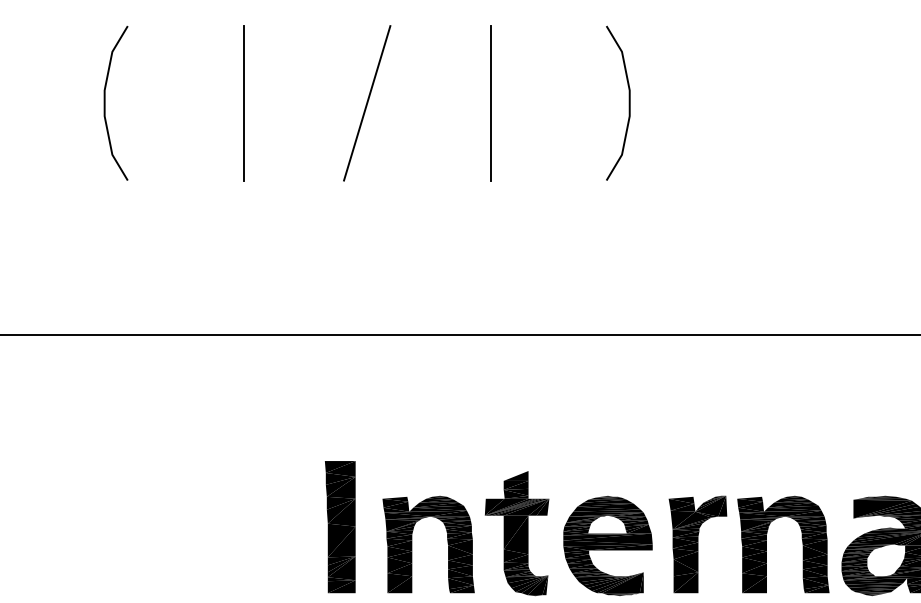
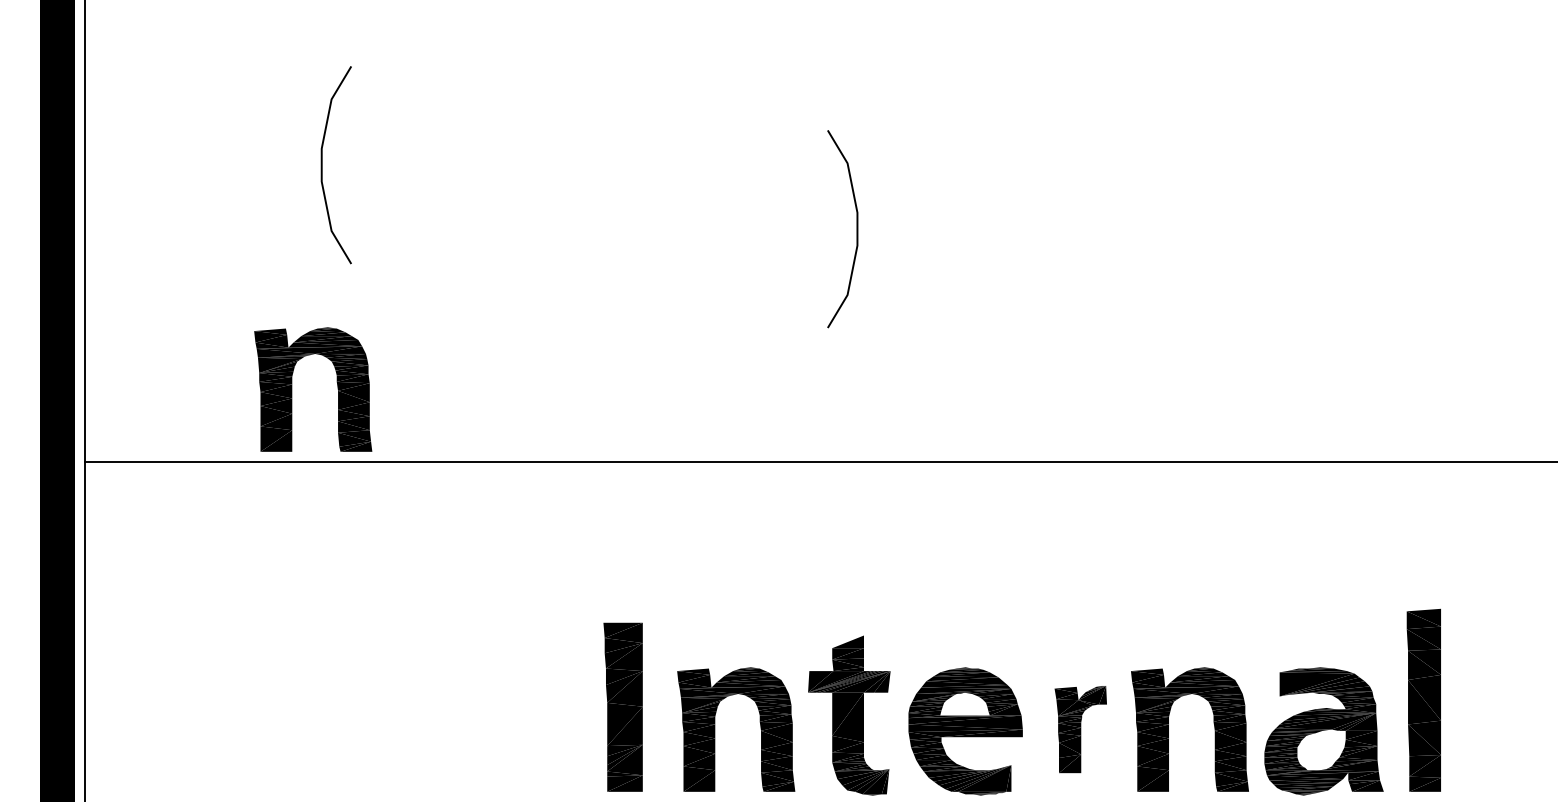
line: (243, 102) -> (499, 164), removed
line: (367, 102) -> (657, 164), removed
line: (490, 102) -> (815, 164), removed
curve: (628, 103) -> (856, 229), moved
part: (81, 278) -> (292, 389), added
part: (697, 544) -> (1080, 729), size x0.7

